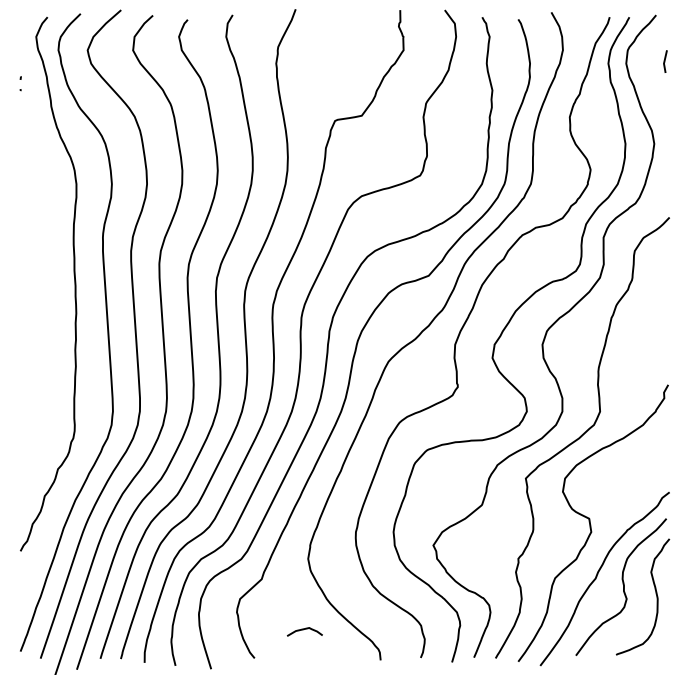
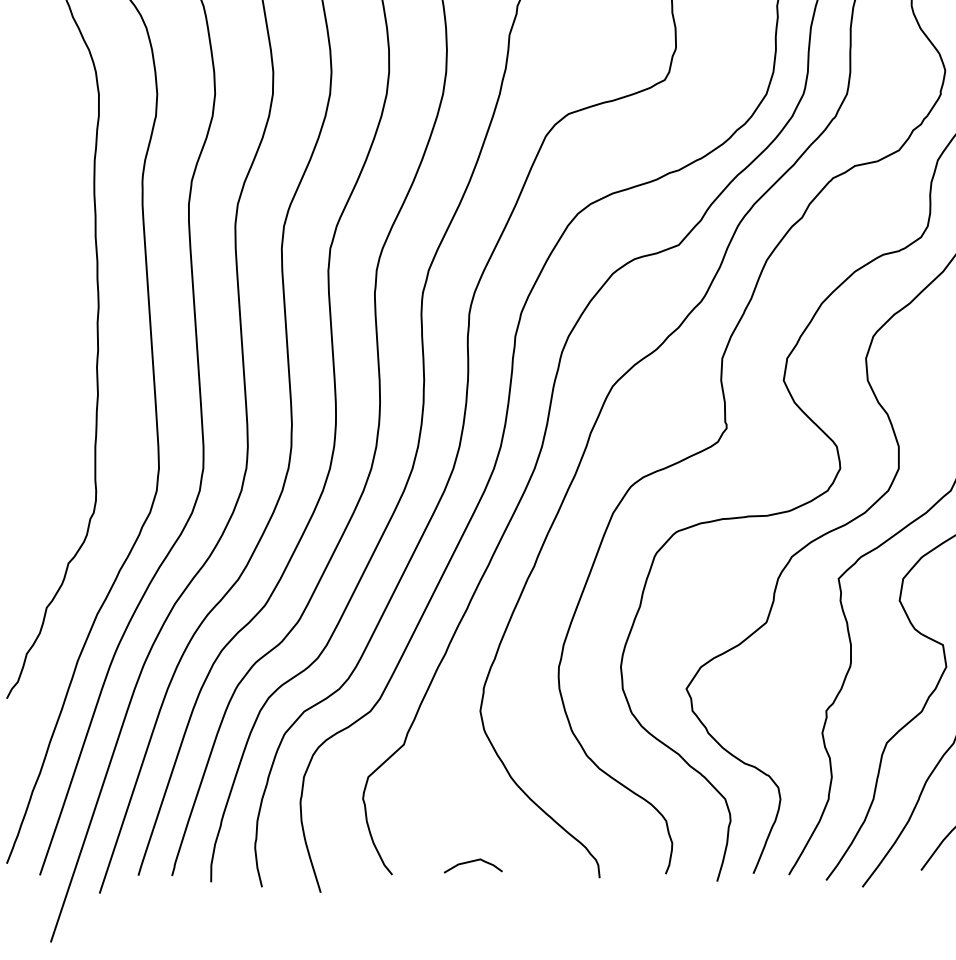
curve: (303, 630) -> (470, 863), moved

